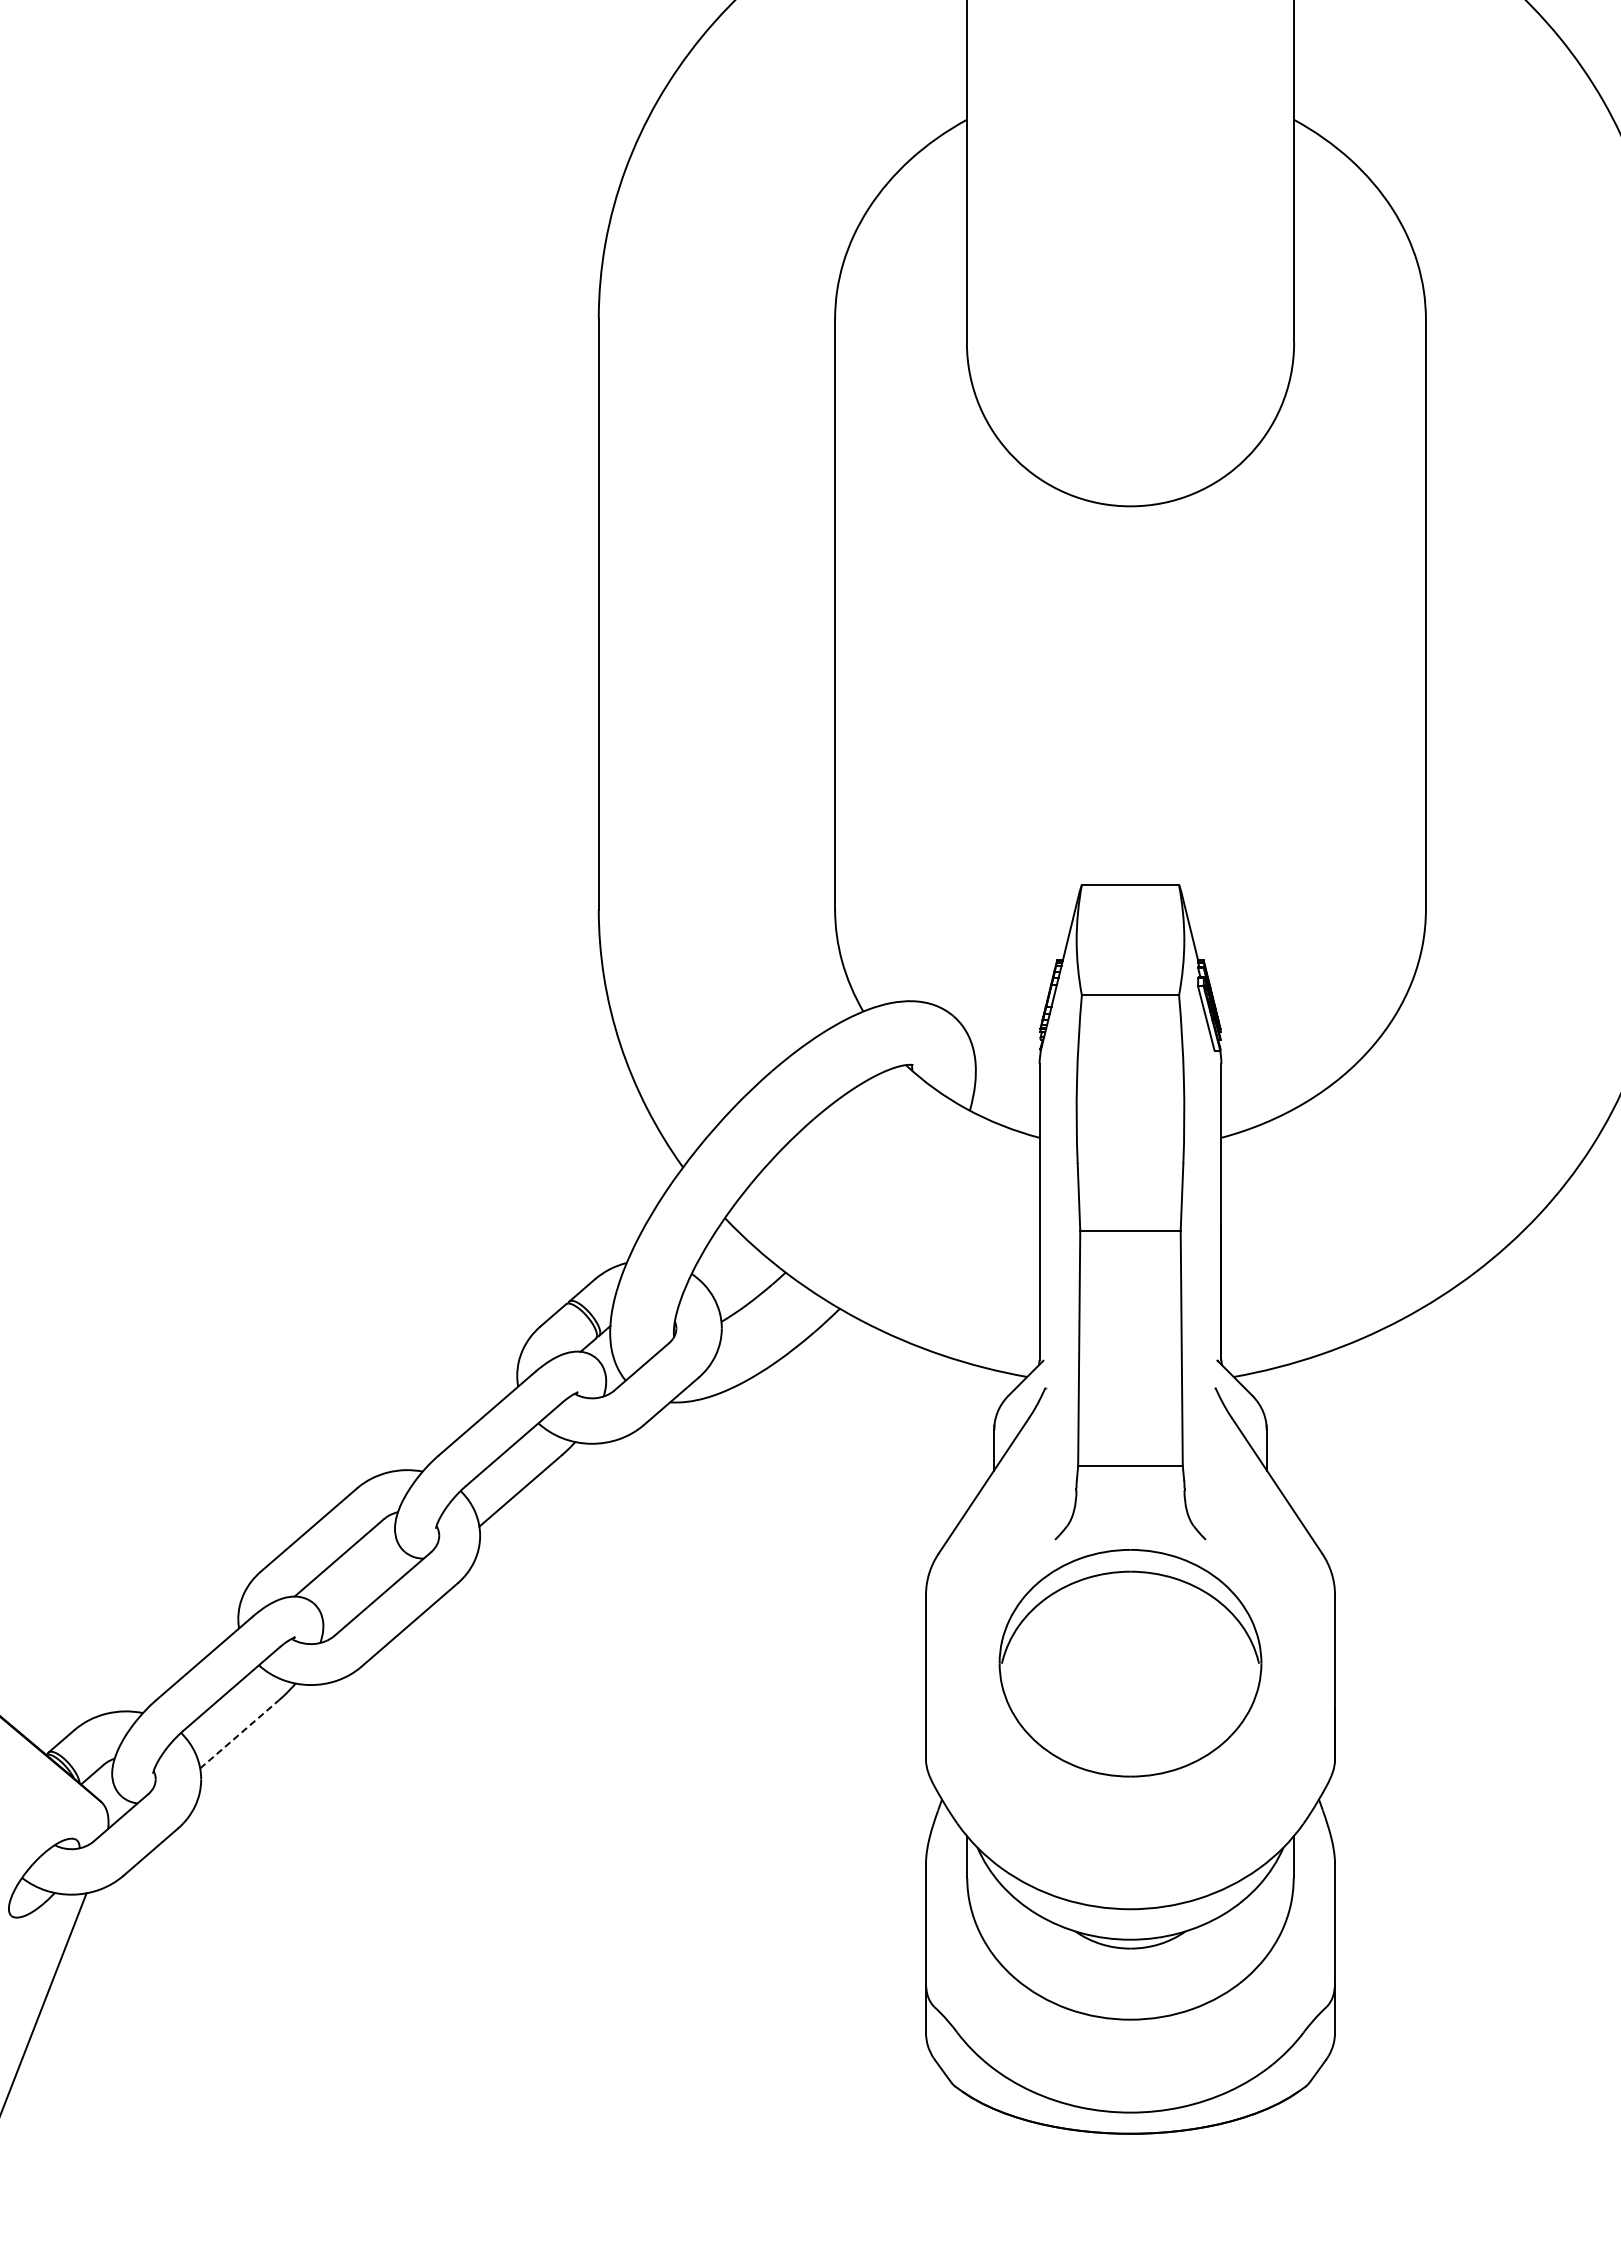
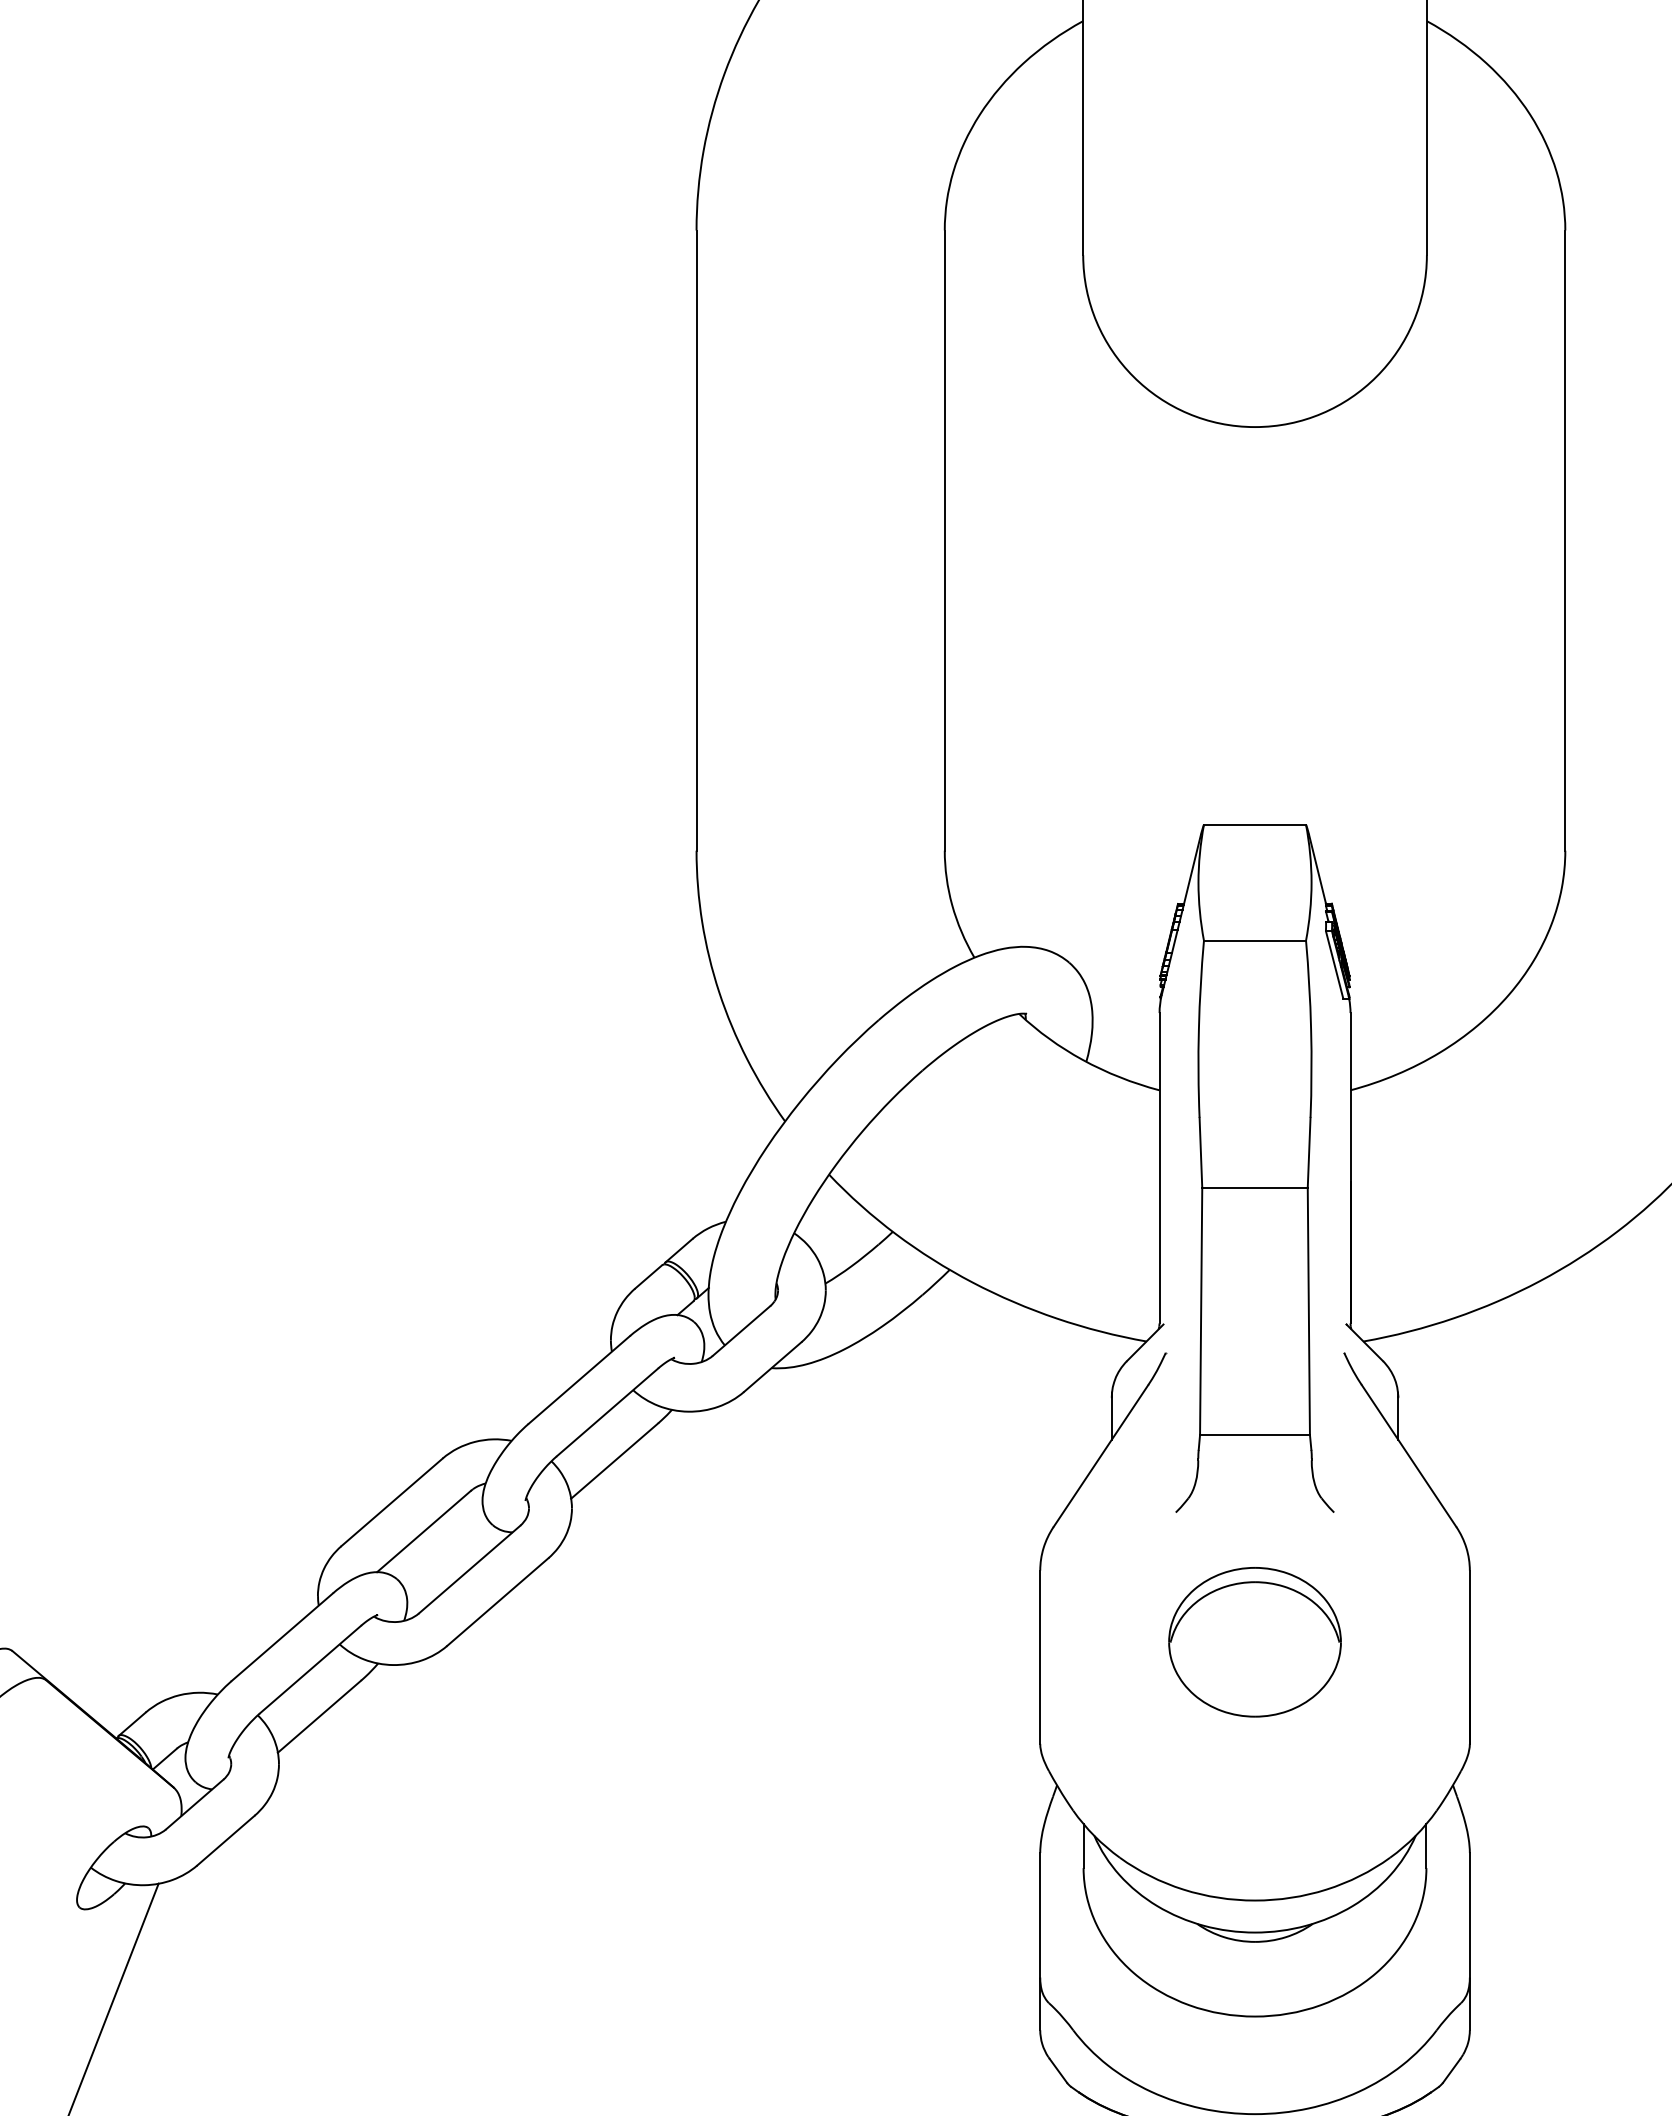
part: (1130, 1663) -> (1255, 1642), size x0.62
line: (240, 1733) -> (320, 1715), dashed -> solid

